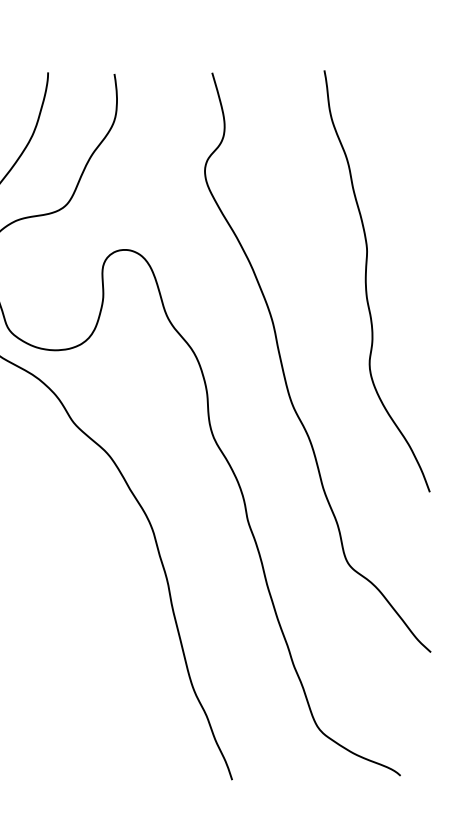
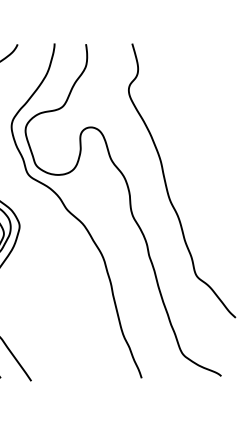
curve: (367, 281) -> (205, 142), removed

